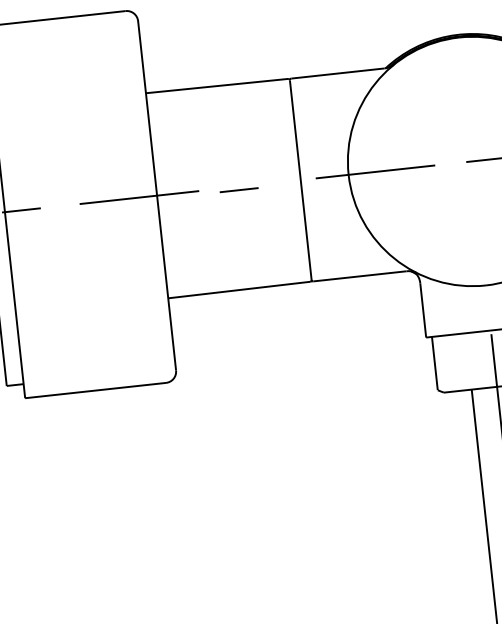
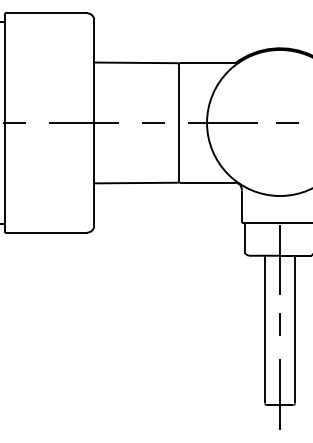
line: (239, 189) -> (153, 122), moved

